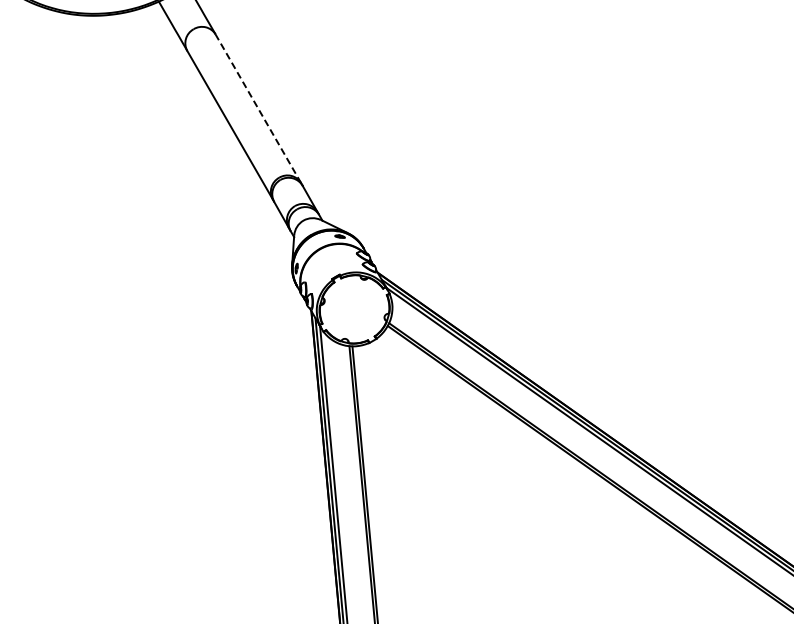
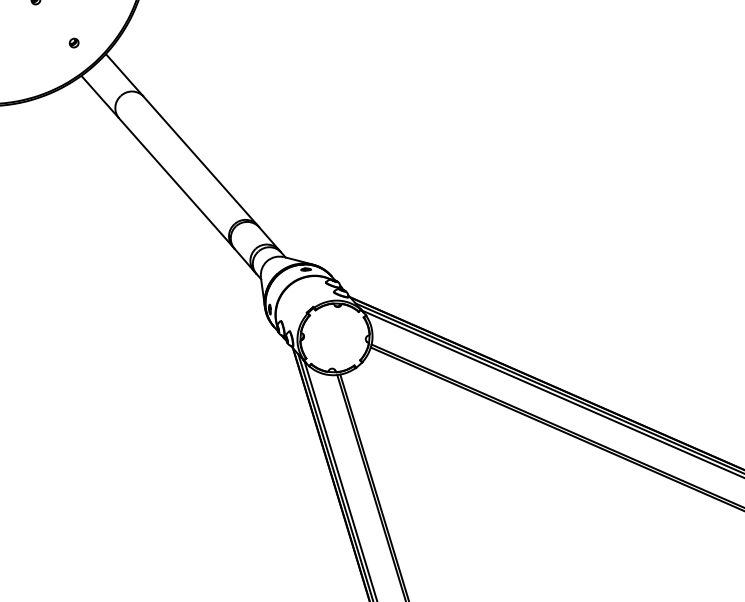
line: (258, 108) -> (200, 160), dashed -> solid

